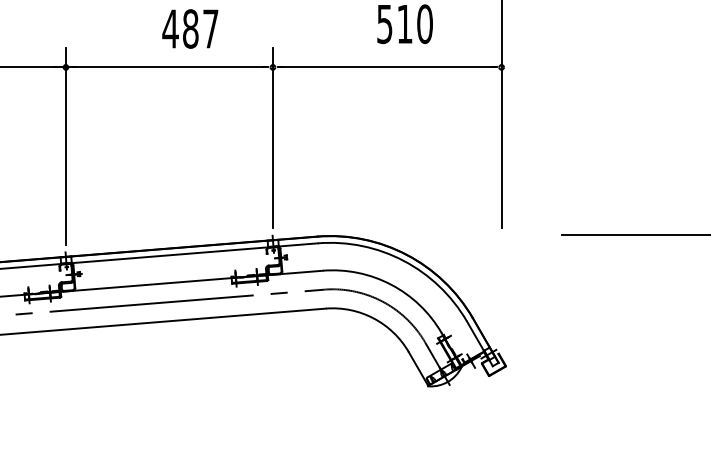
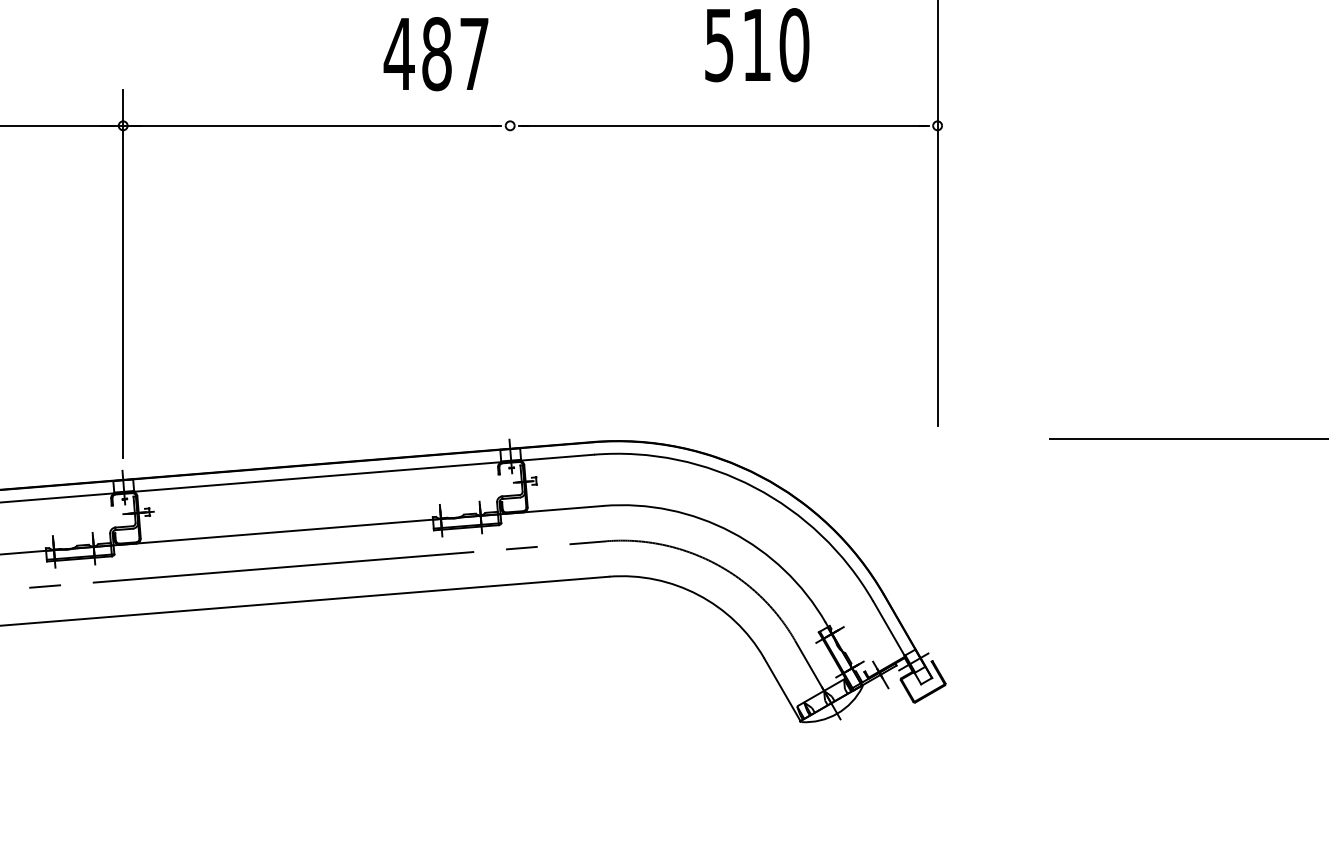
text: (190, 28) -> (436, 53), moved
line: (272, 138) -> (509, 258), removed

